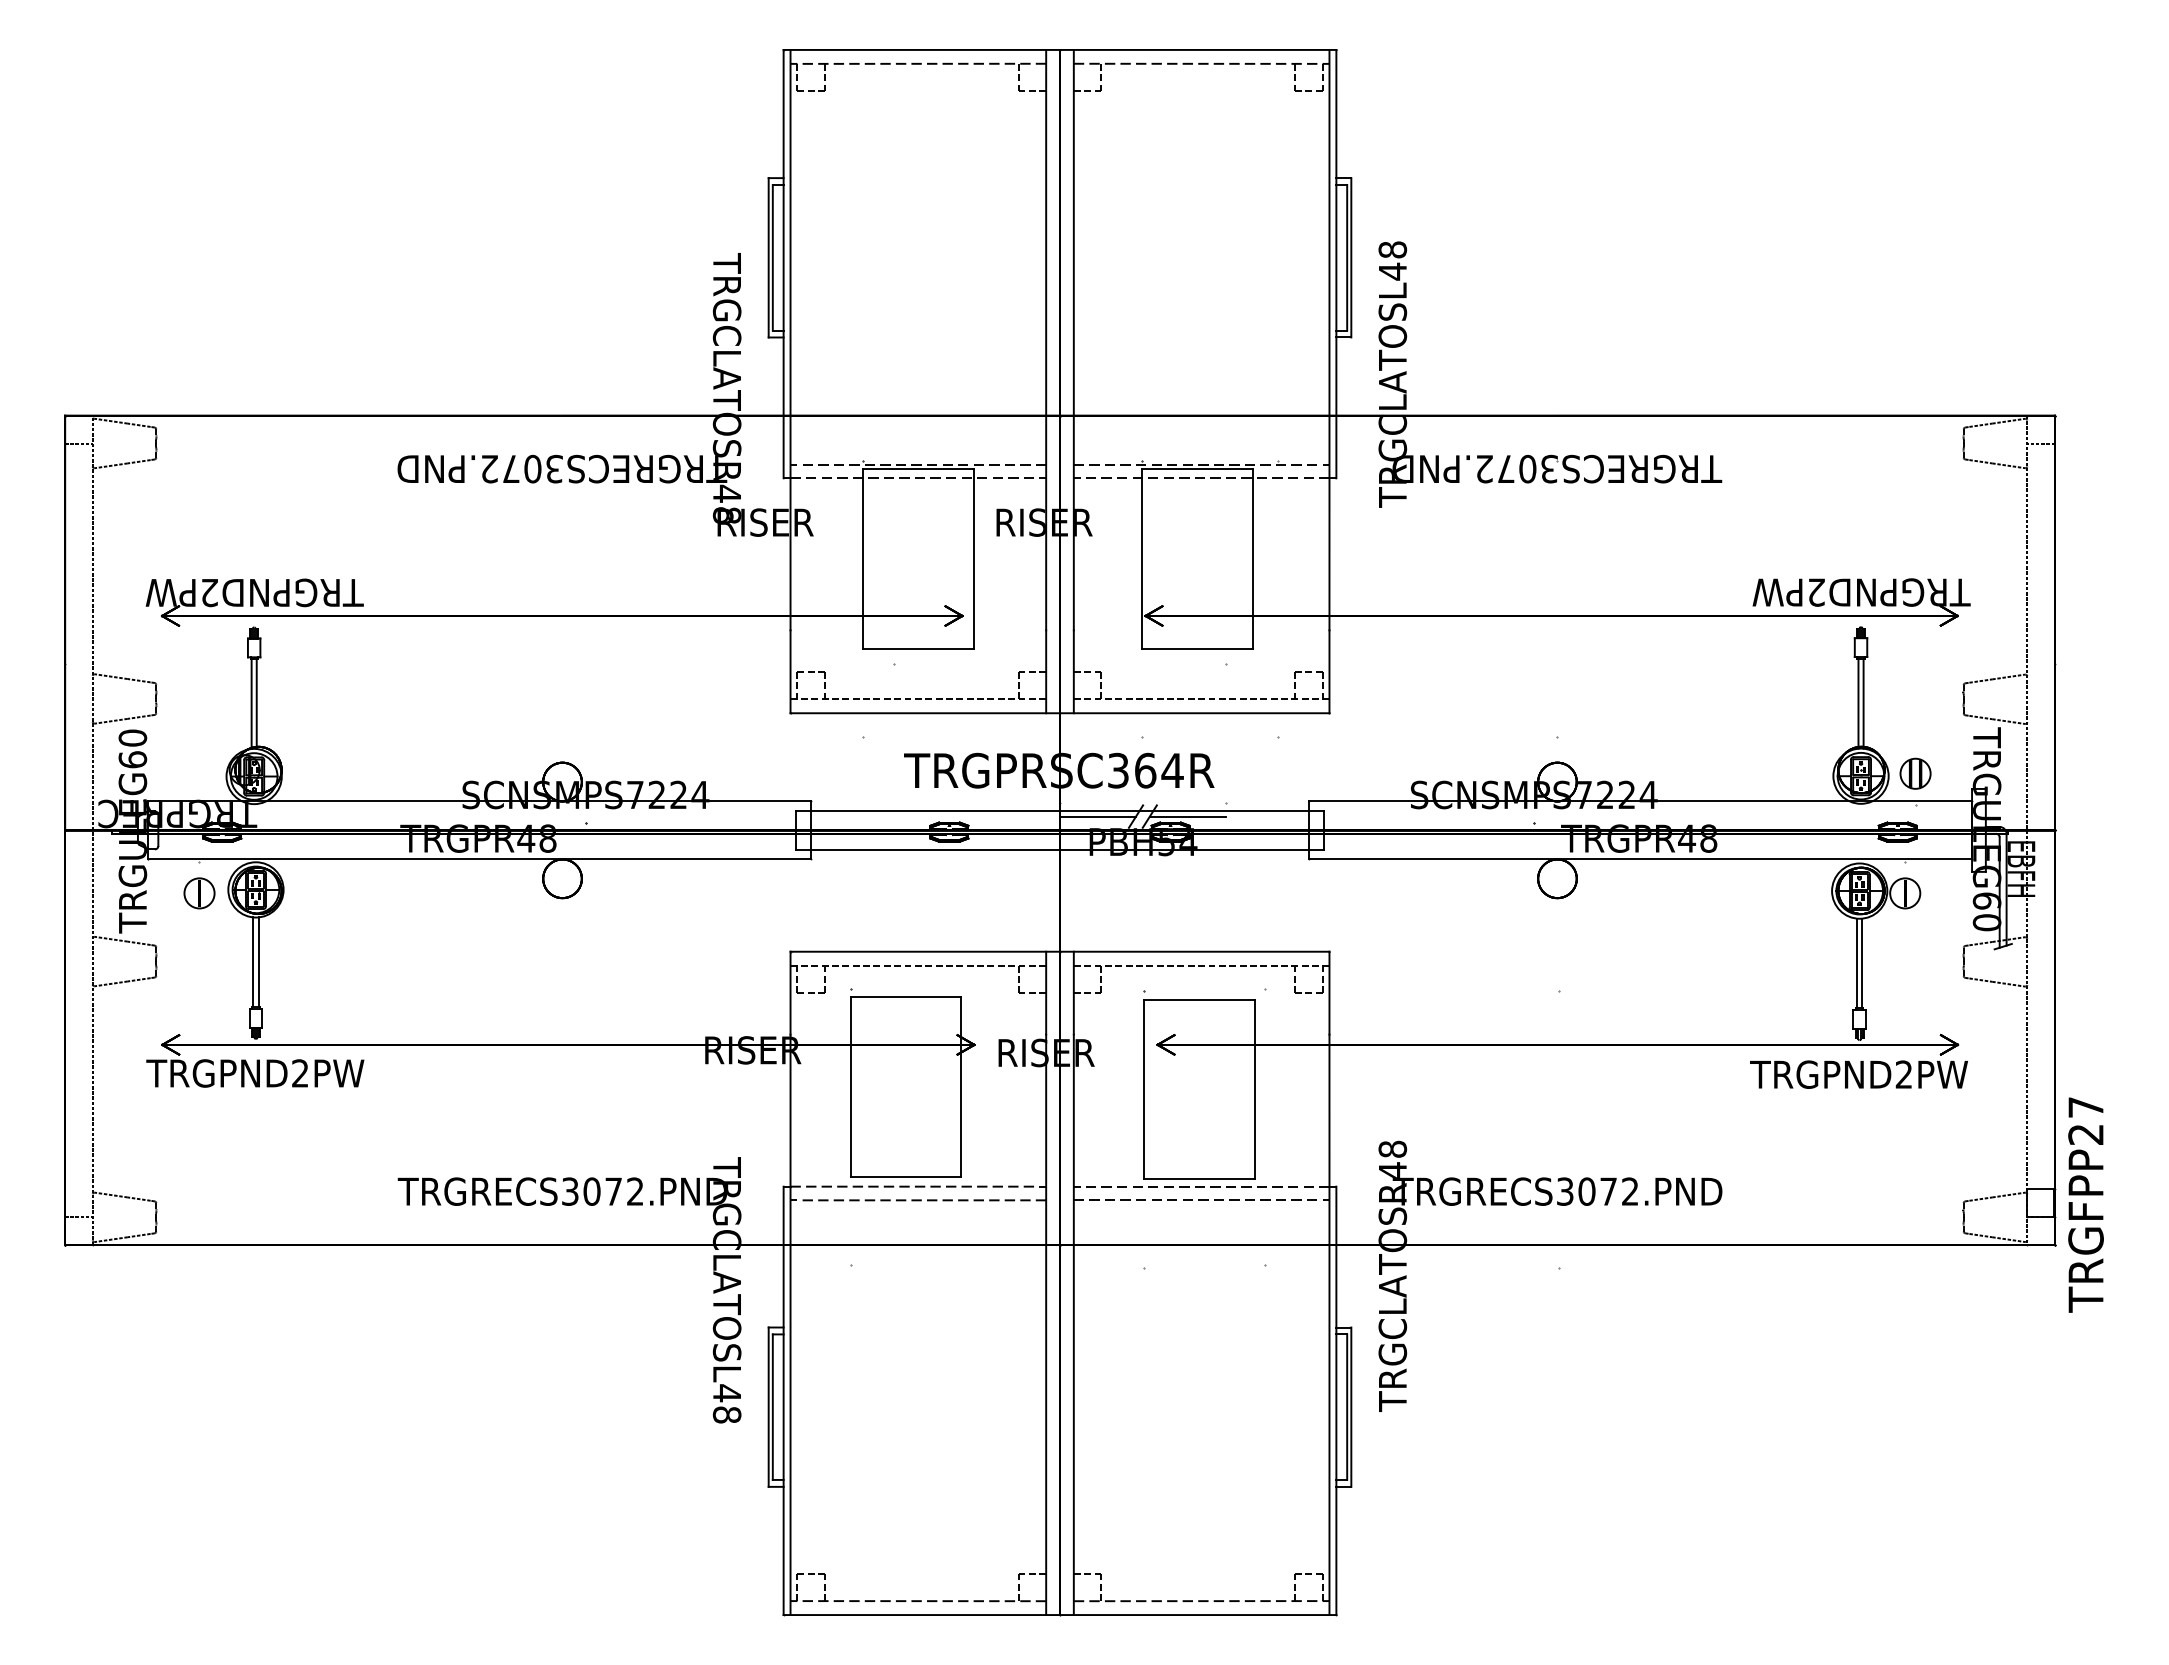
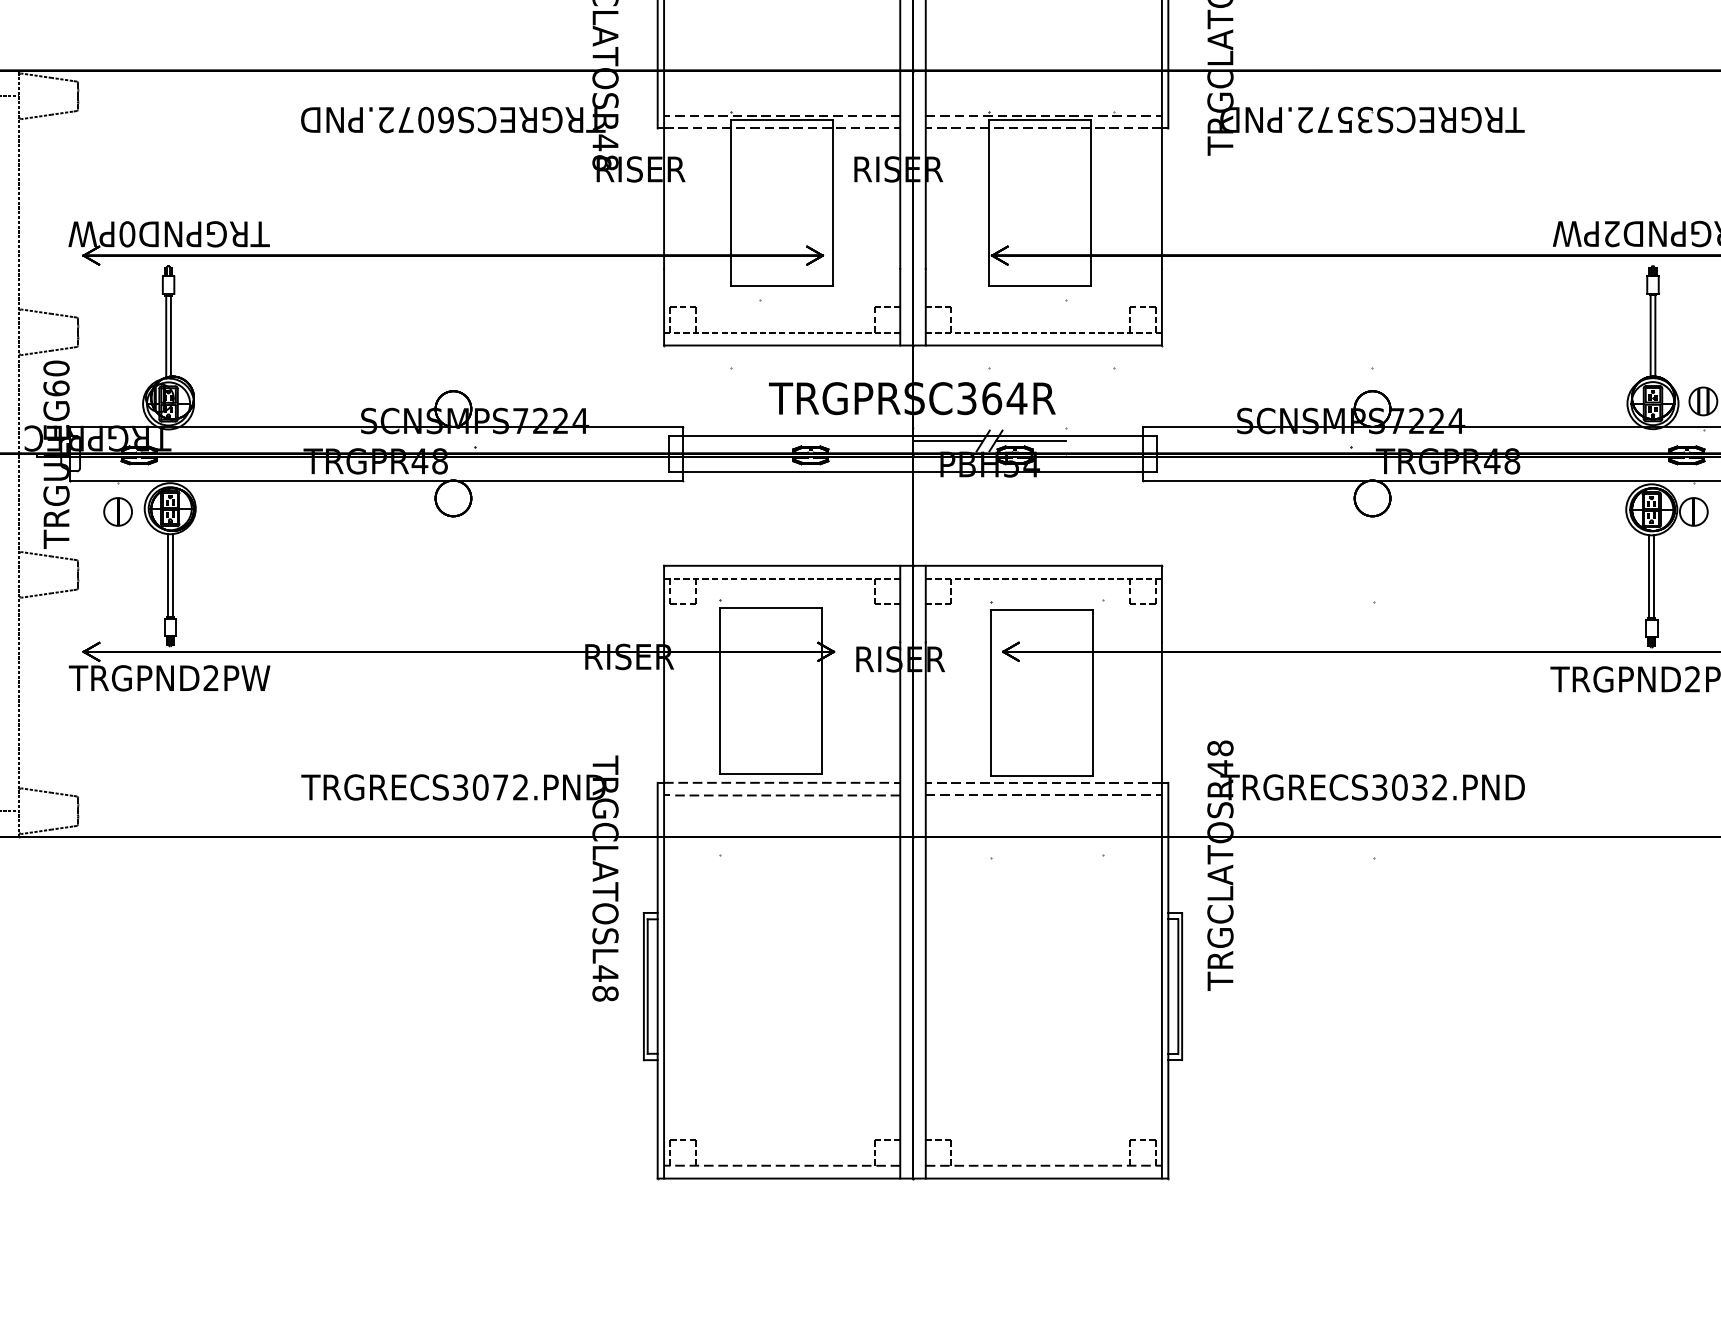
text: (554, 468) -> (446, 119), TRGRECS3072.PND -> TRGRECS6072.PND
text: (1527, 468) -> (1344, 119), TRGRECS3072.PND -> TRGRECS3572.PND
text: (209, 592) -> (127, 233), TRGPND2PW -> TRGPND0PW
text: (1608, 1191) -> (1419, 787), TRGRECS3072.PND -> TRGRECS3032.PND

